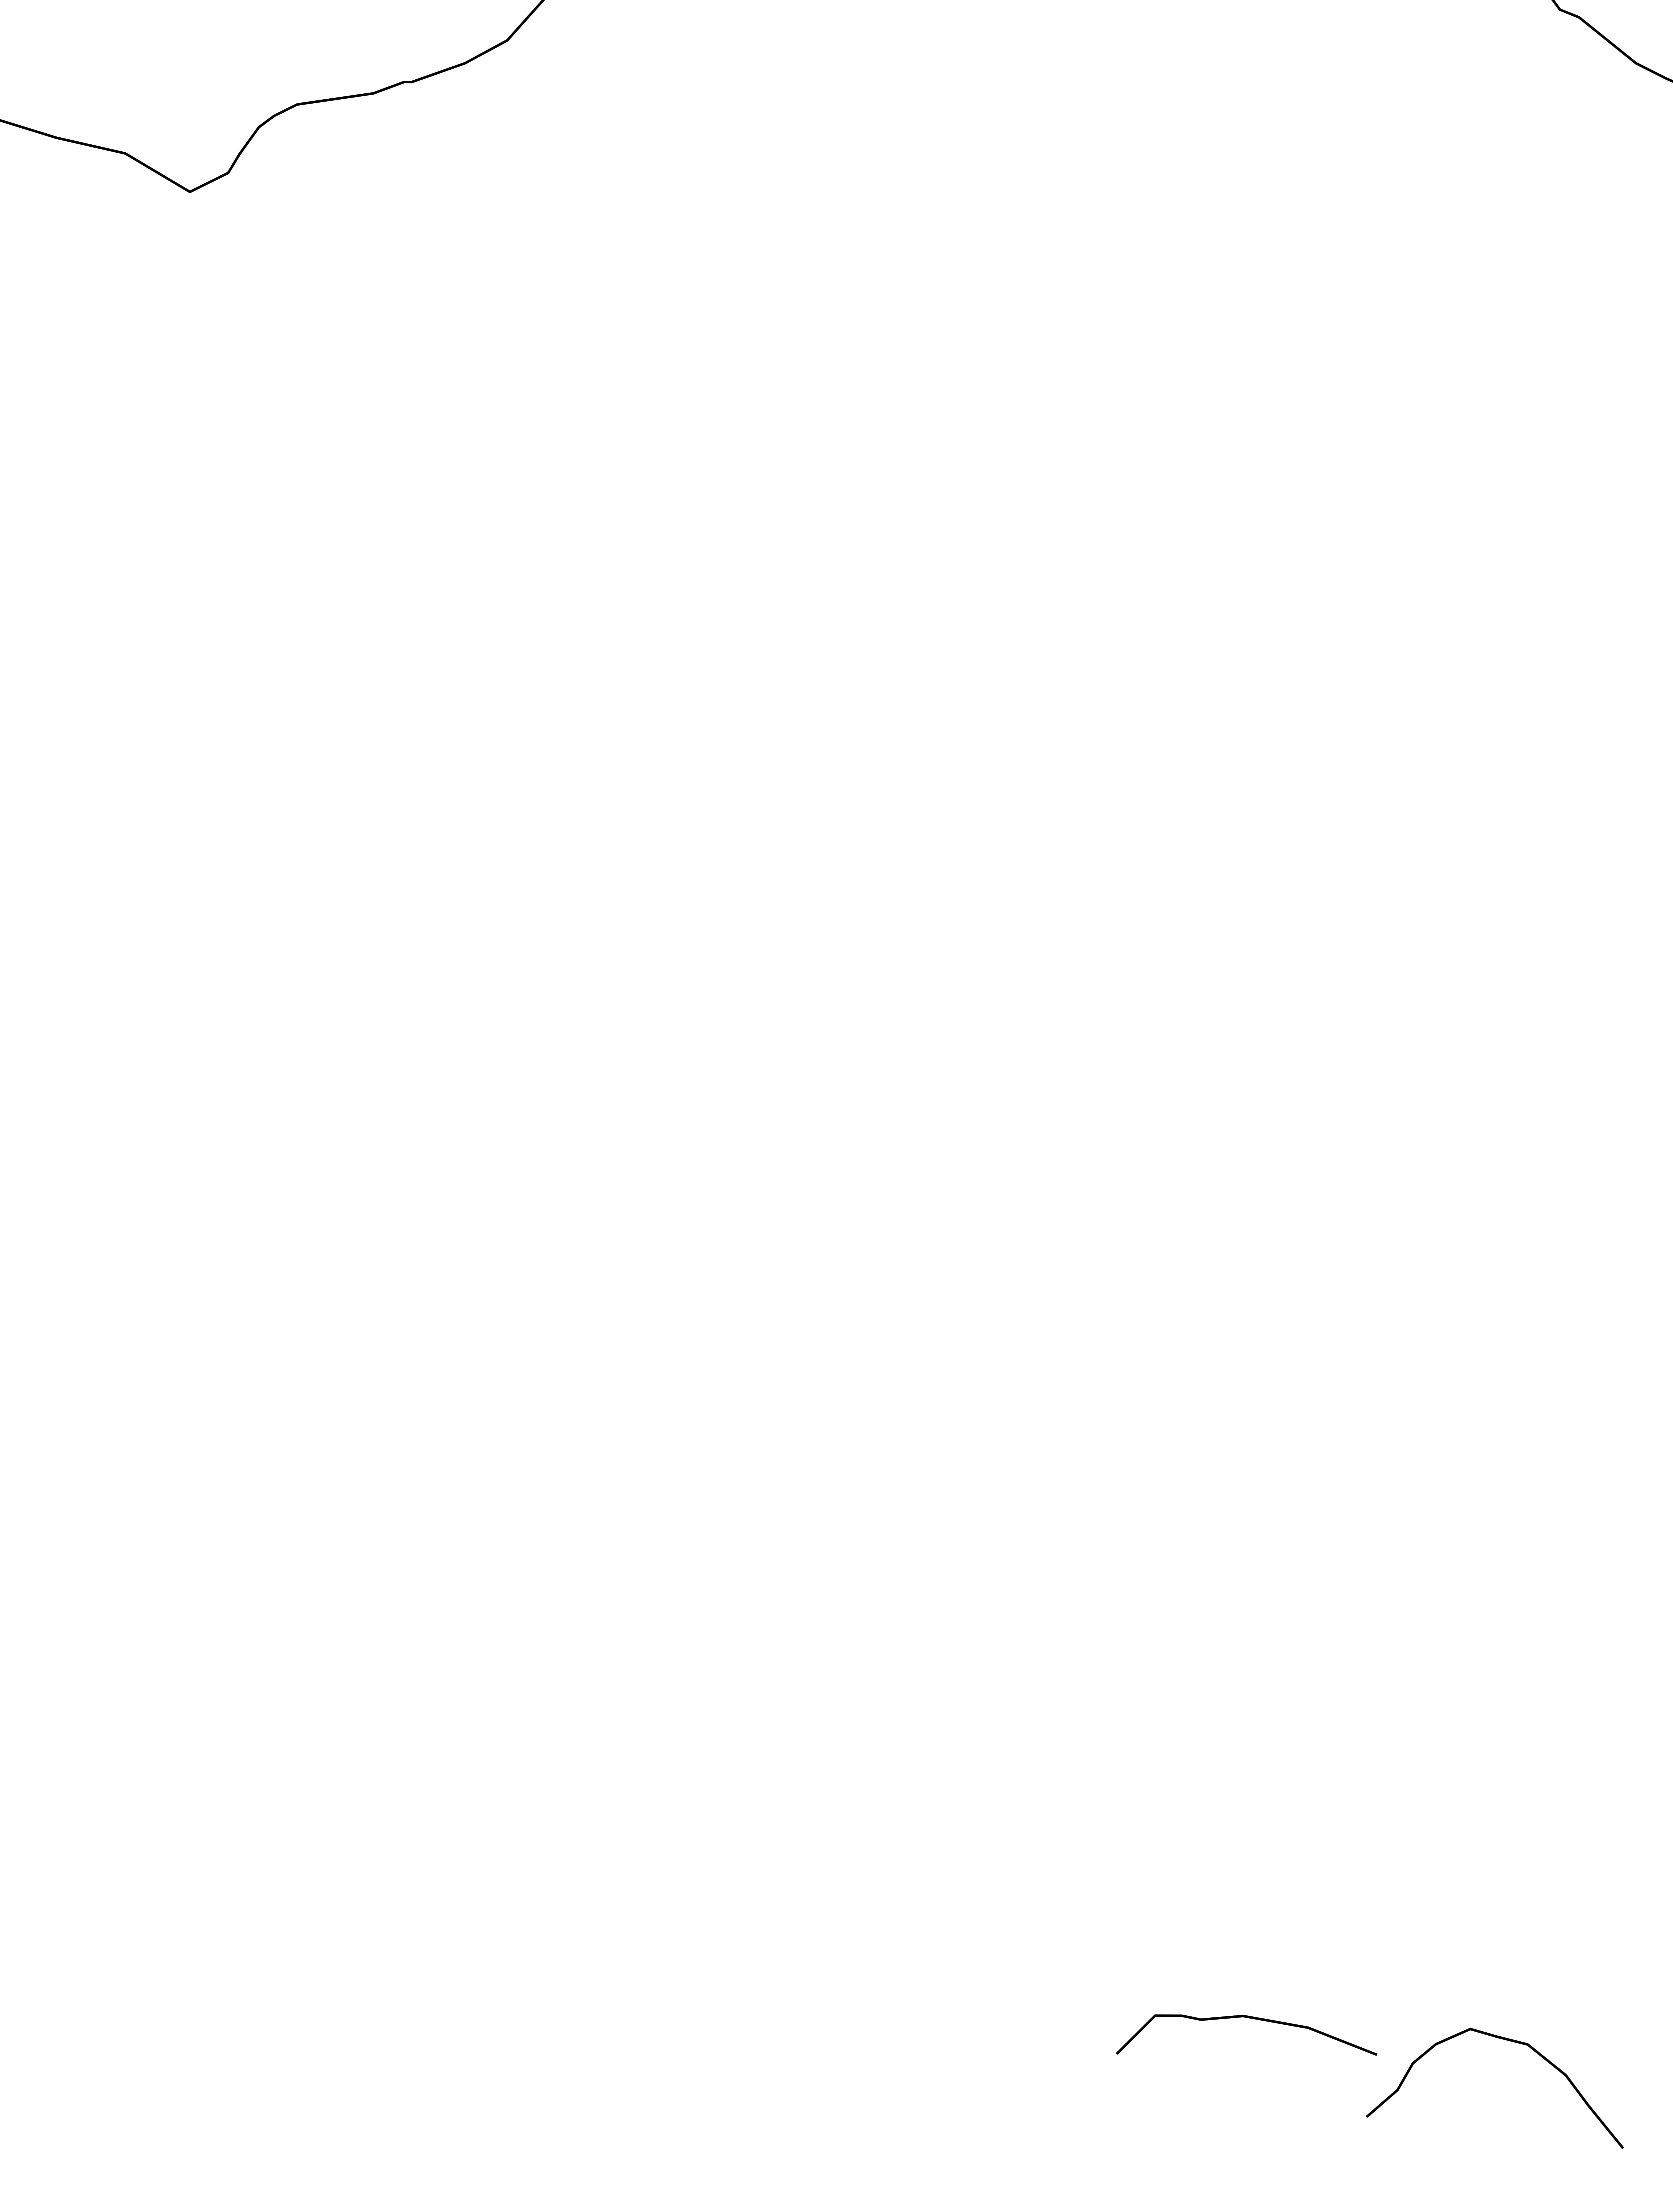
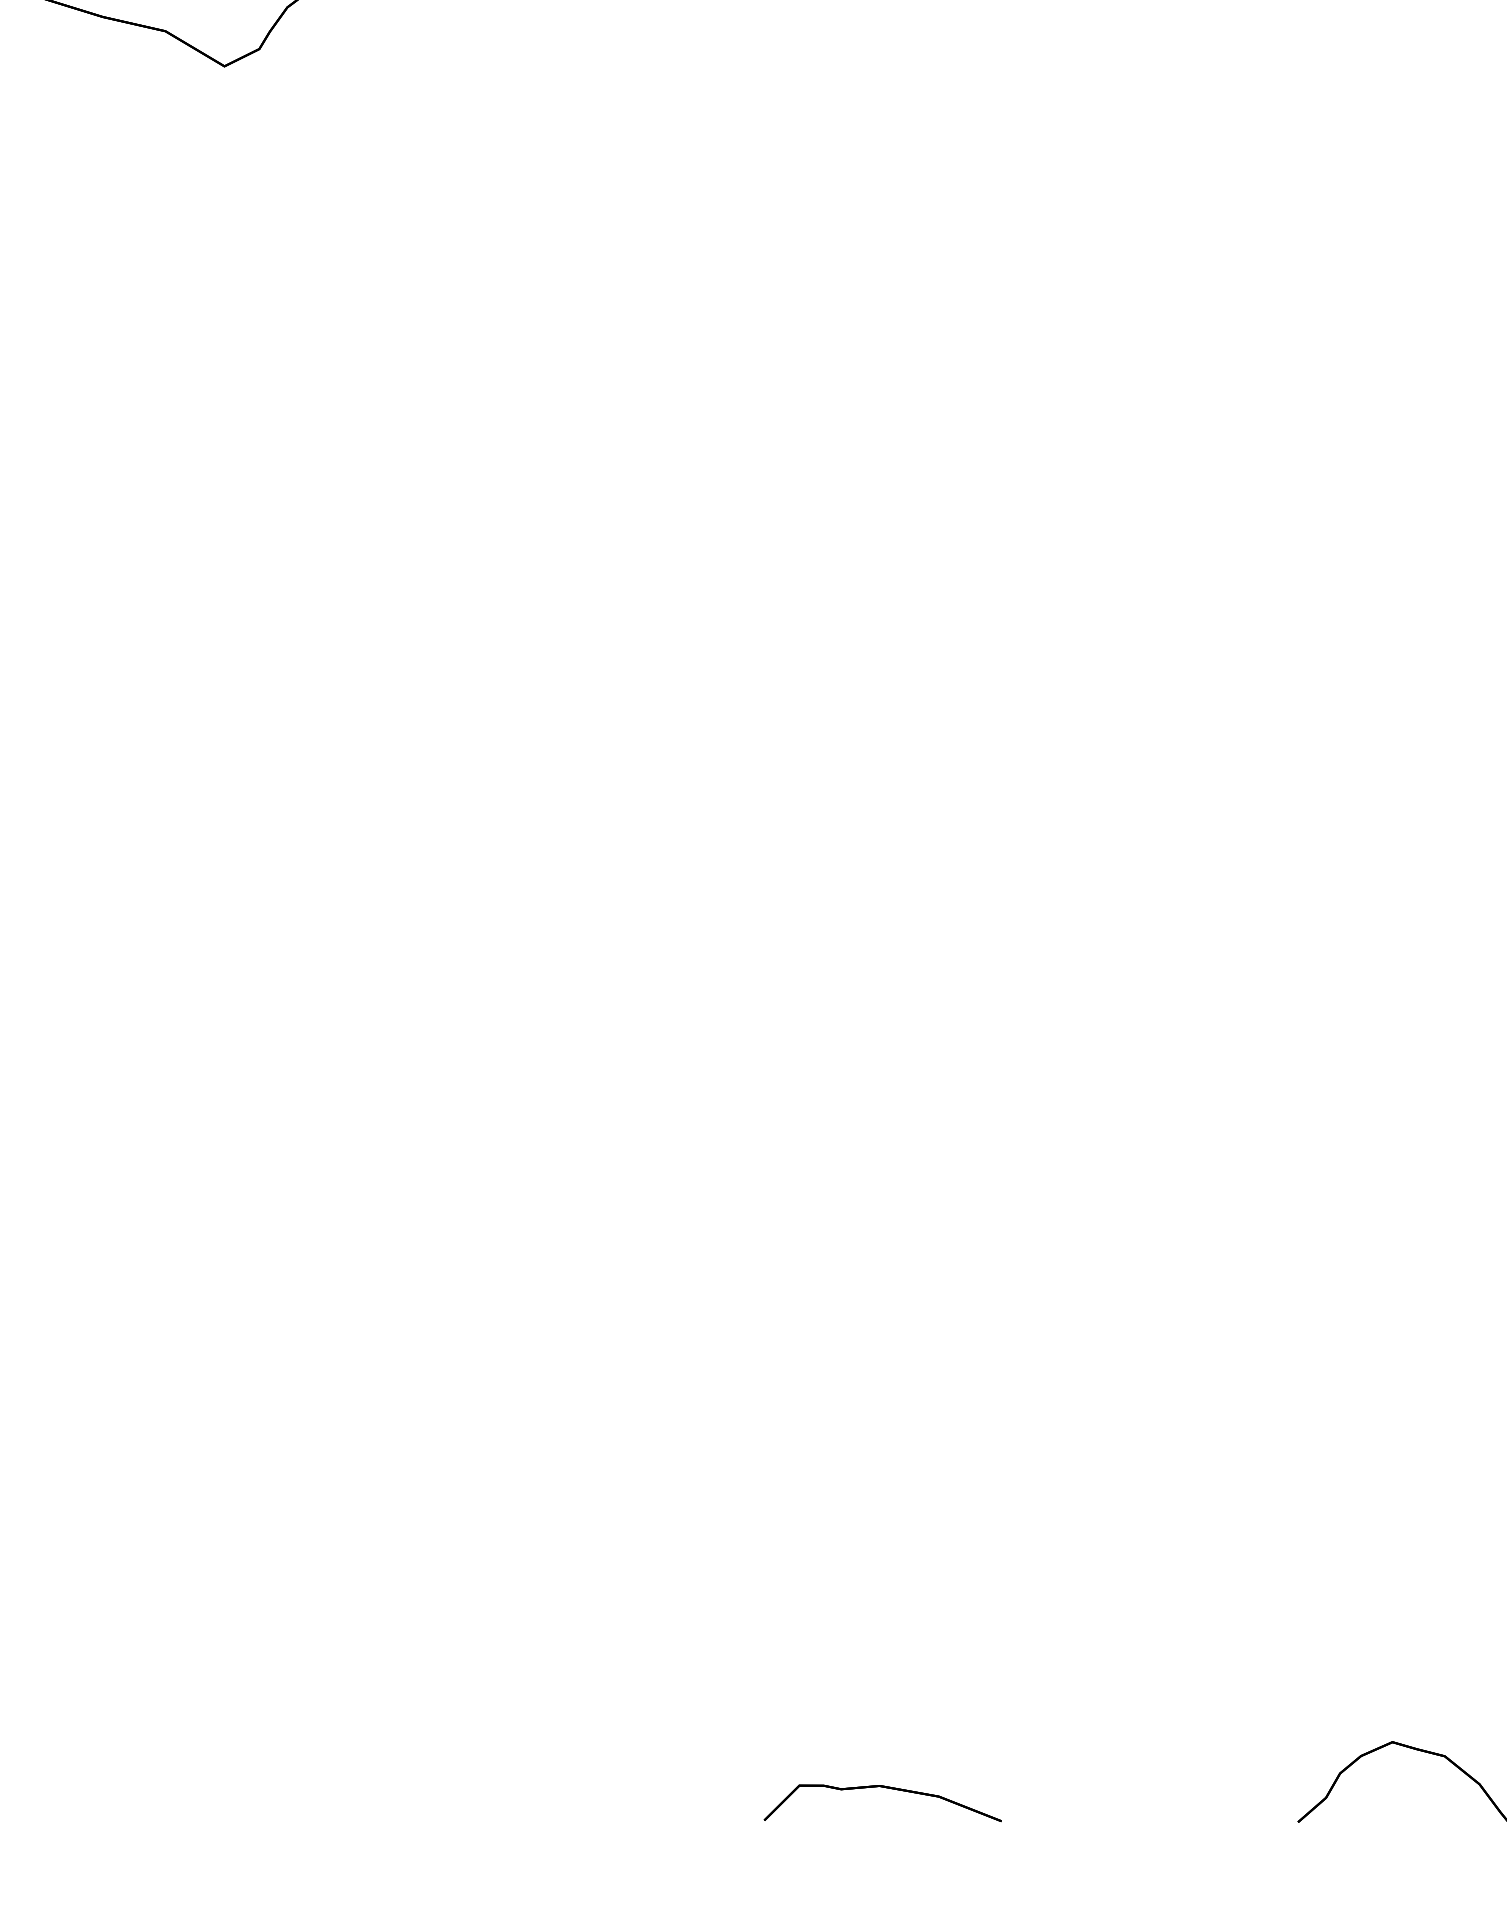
part: (1249, 2018) -> (885, 1788), moved

